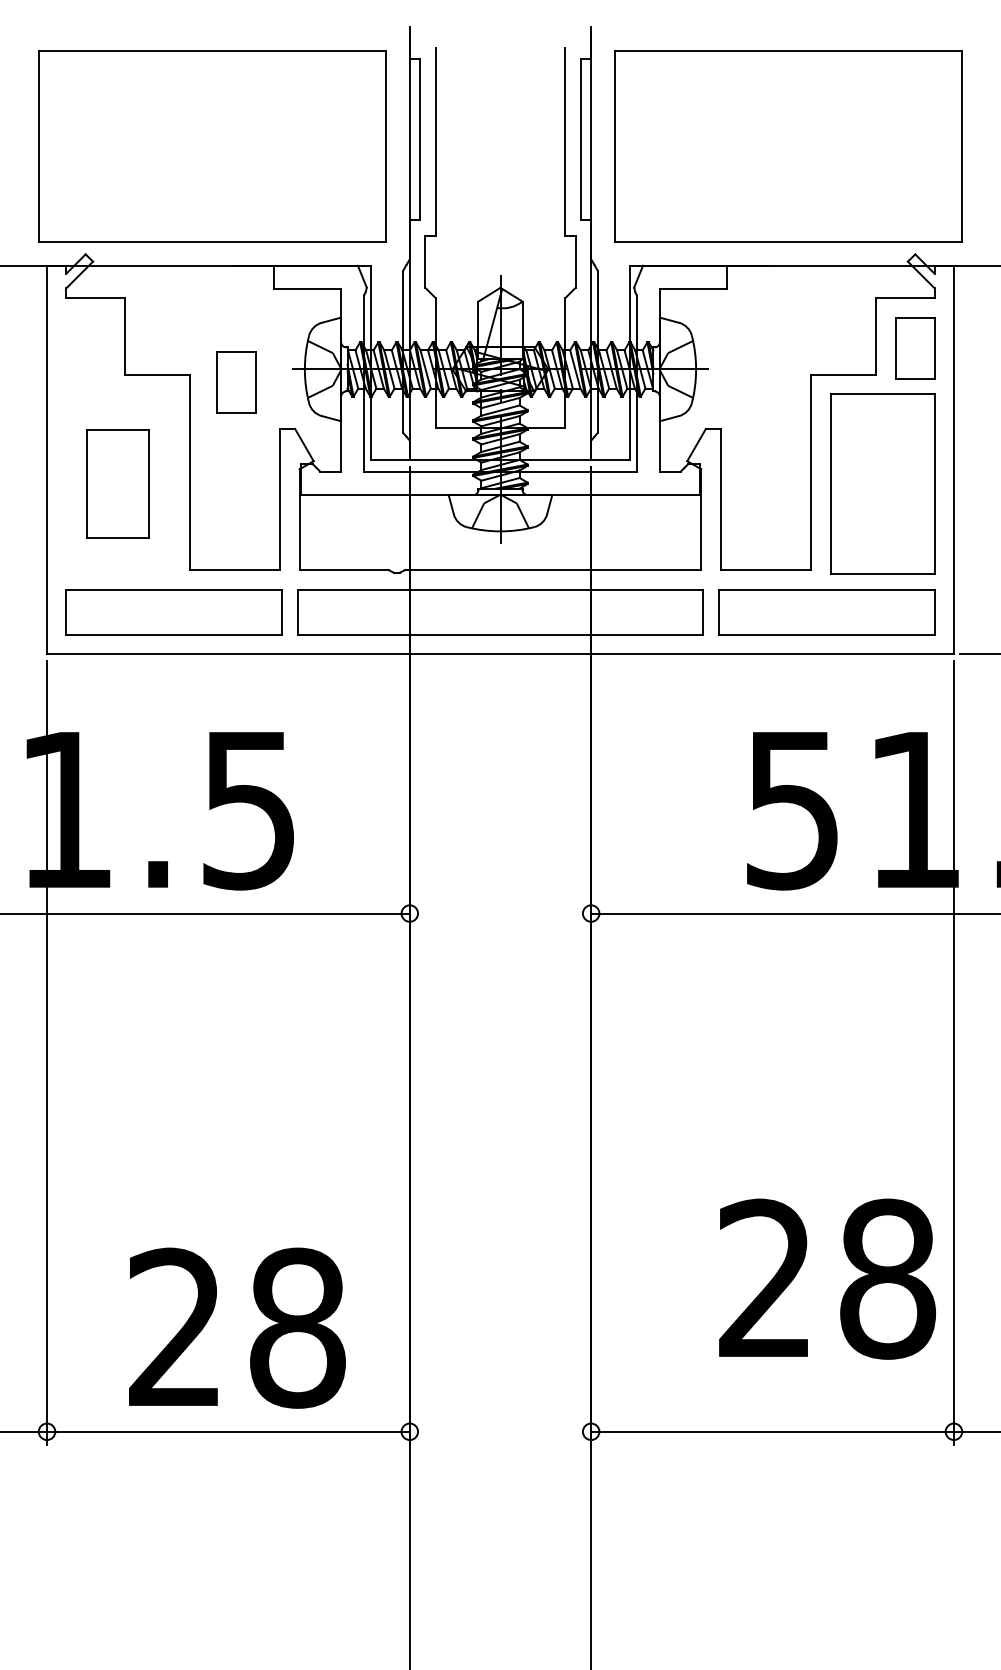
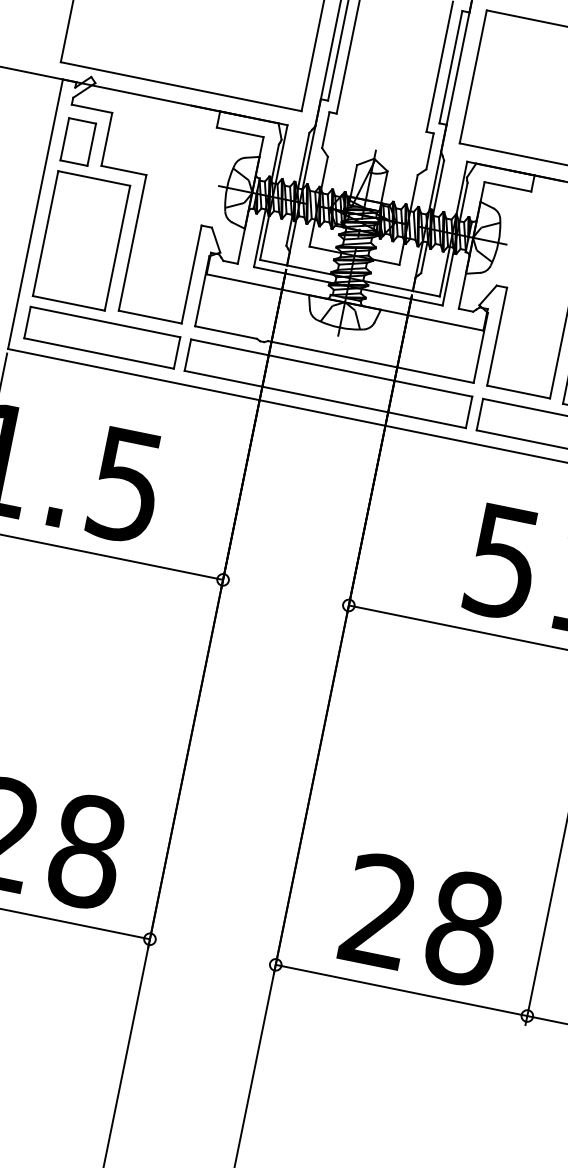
part: (236, 382) -> (77, 142), moved
part: (117, 483) -> (81, 240), size x1.67
text: (827, 1278) -> (422, 919), moved

